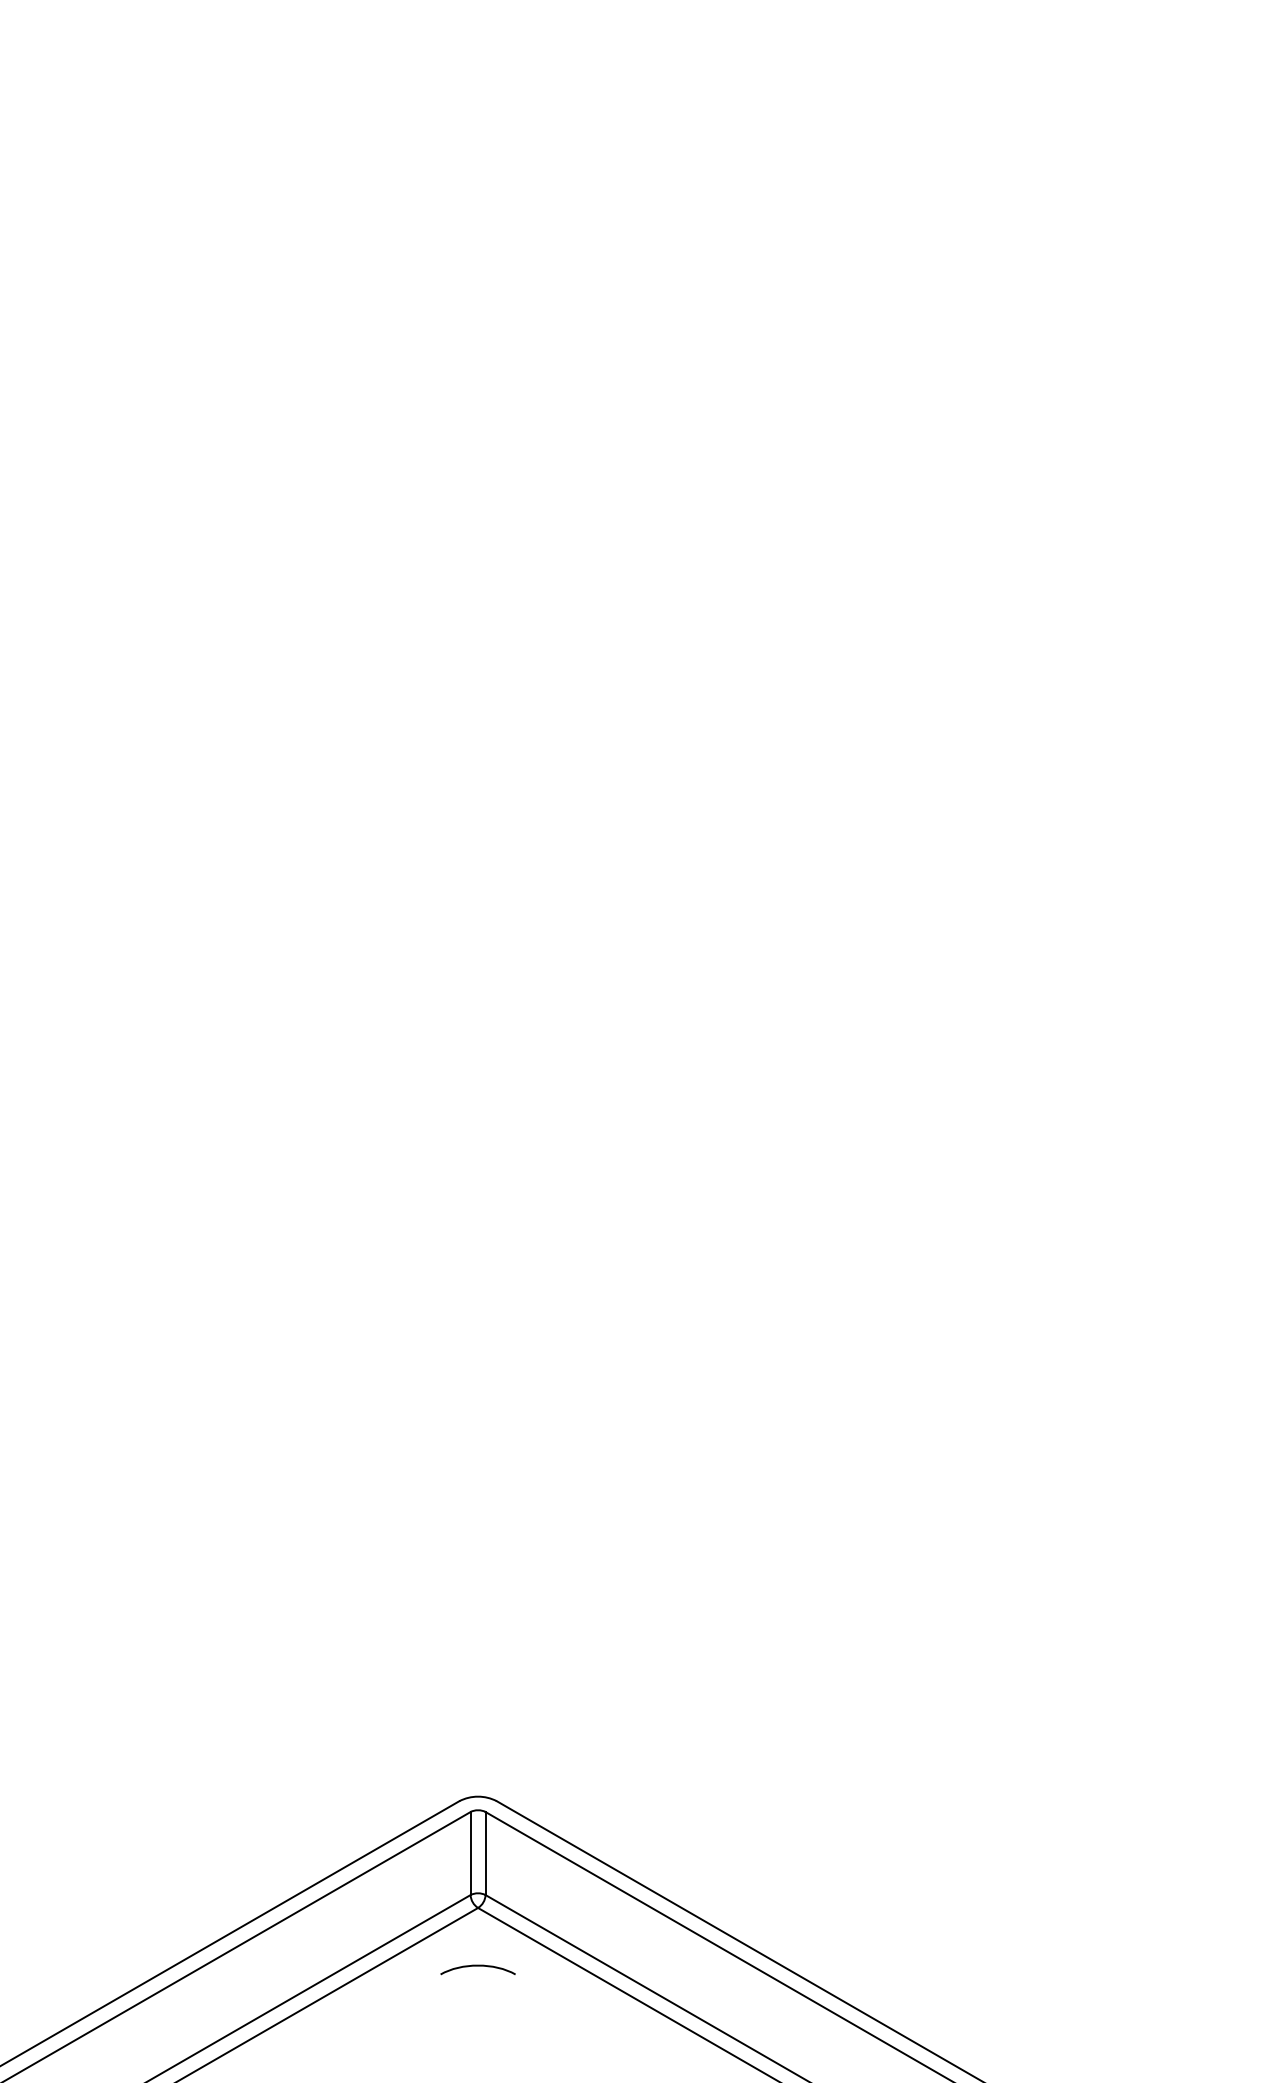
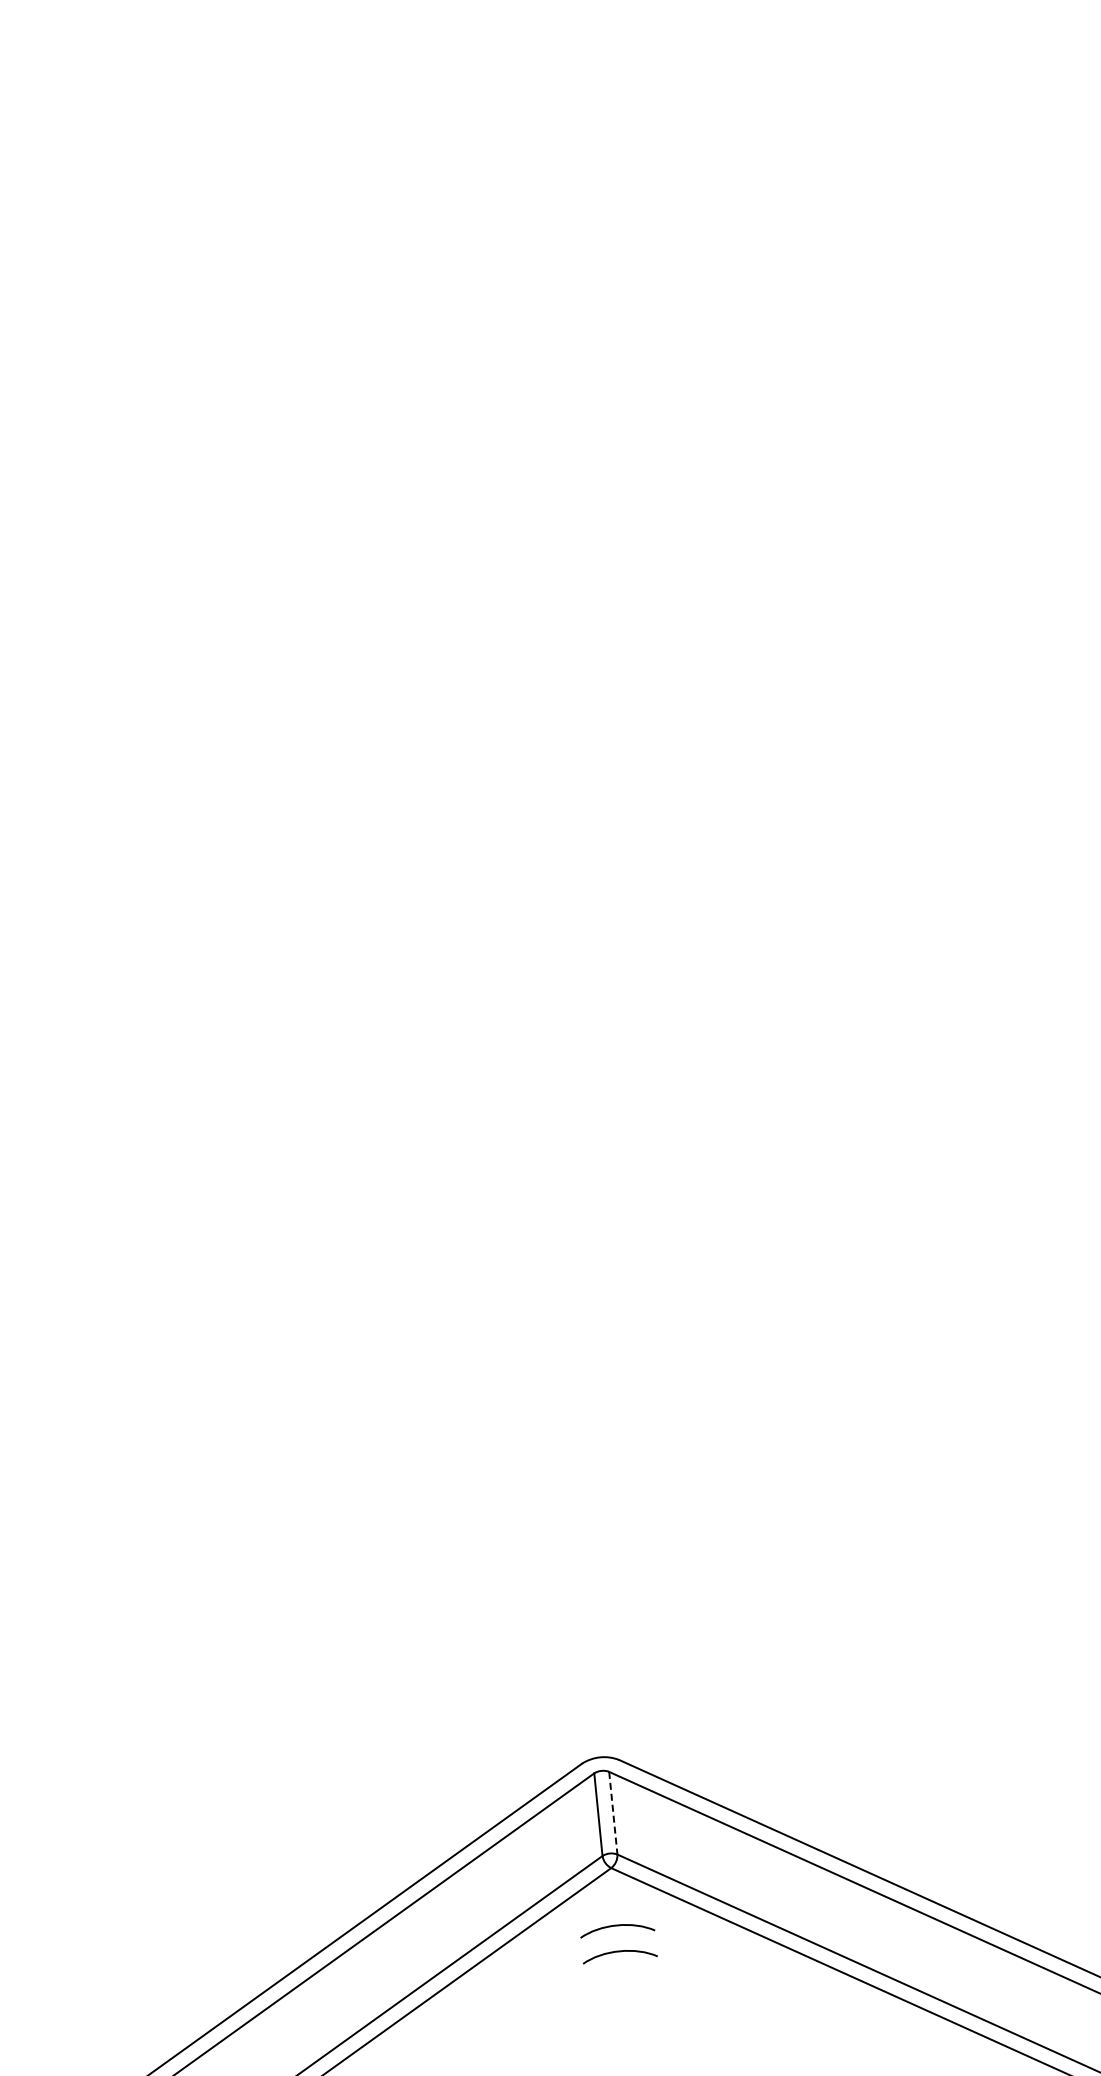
line: (485, 1853) -> (613, 1813), solid -> dashed
curve: (477, 1992) -> (619, 1952), added

